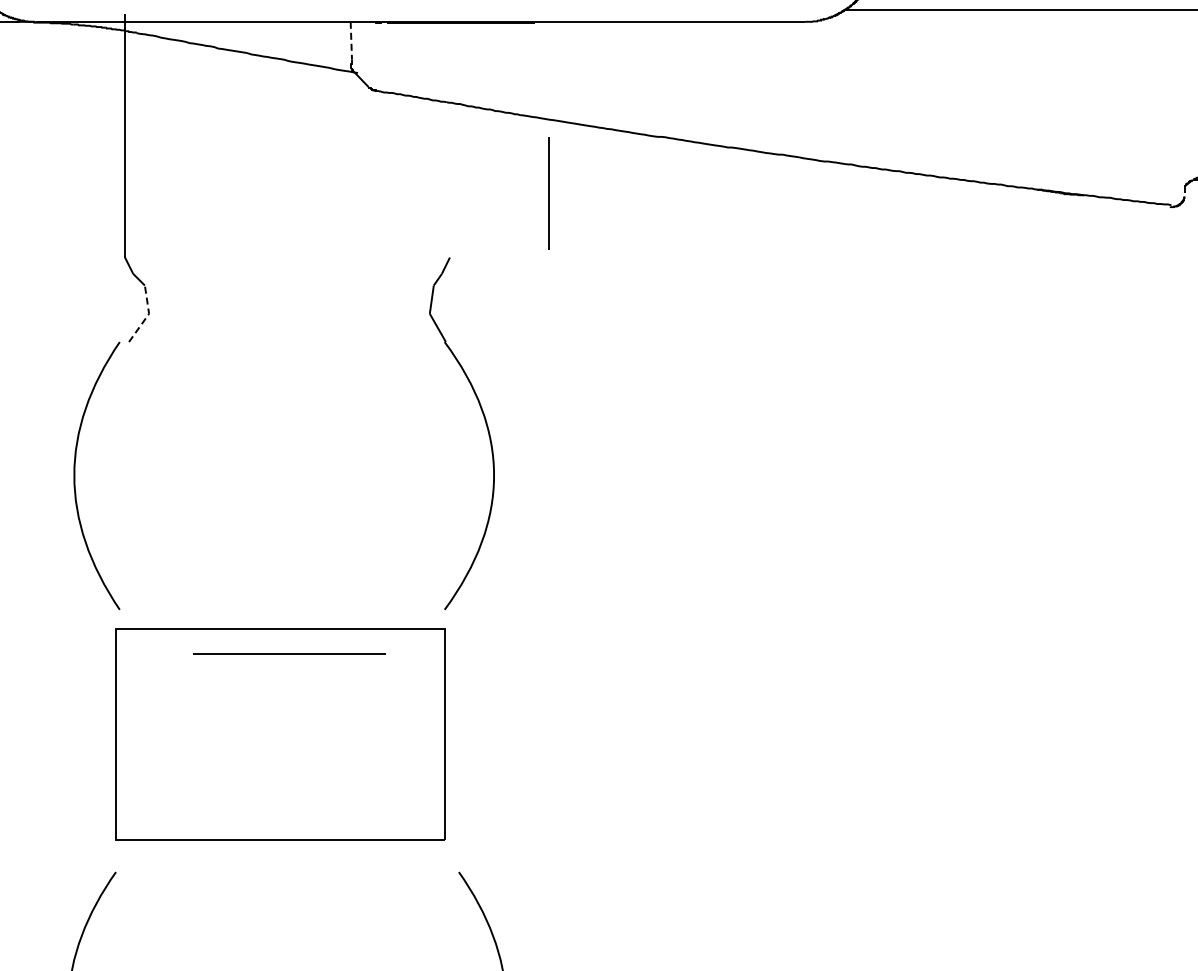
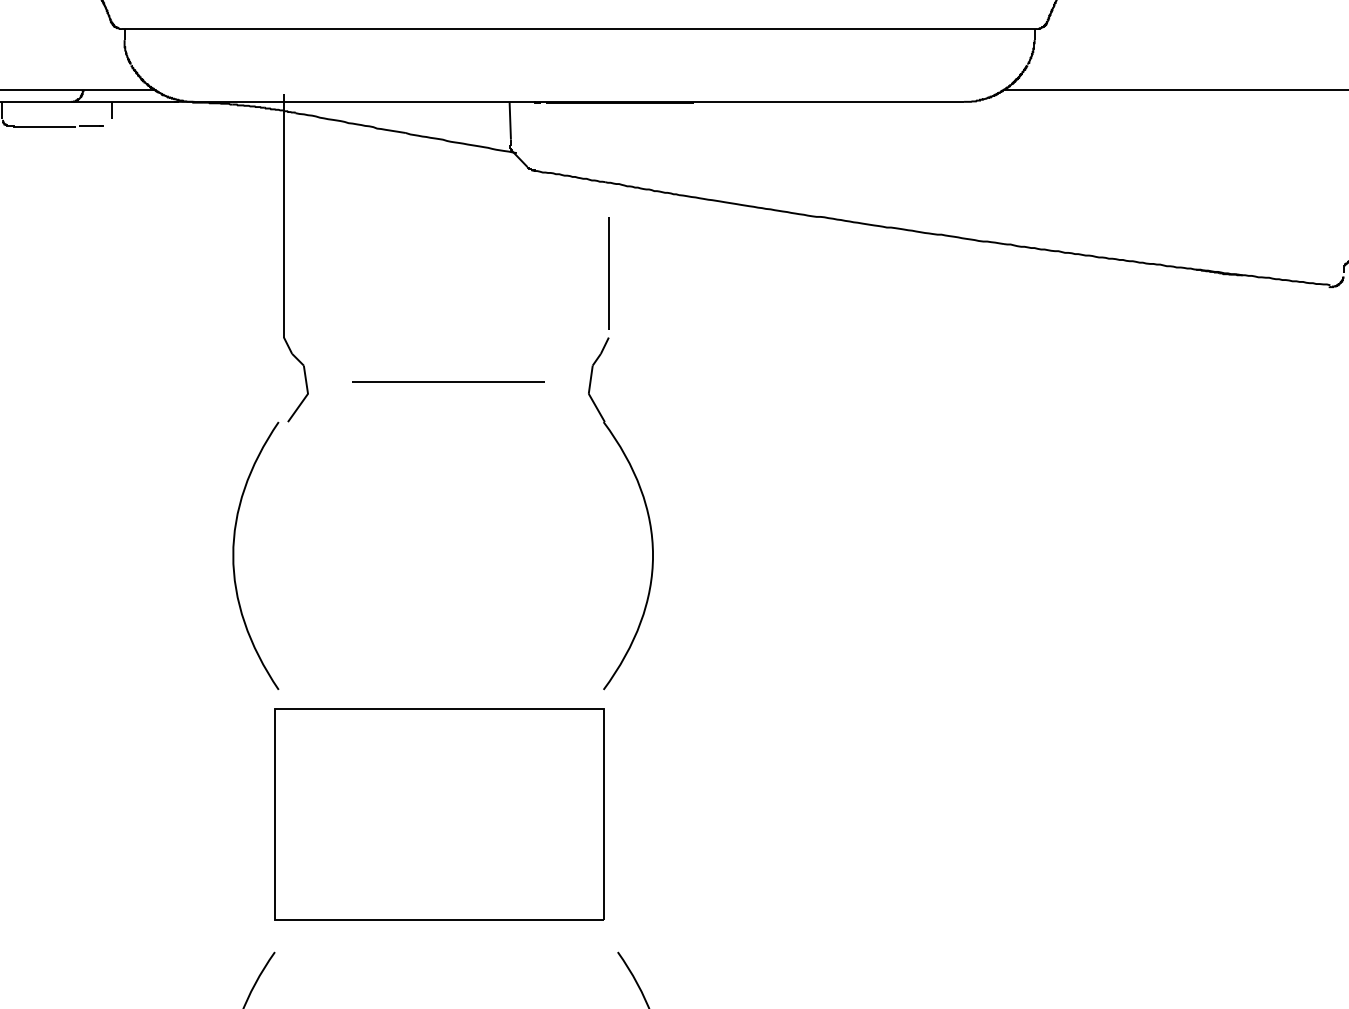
line: (351, 40) -> (510, 120), dashed -> solid
line: (548, 193) -> (608, 273), moved
line: (147, 315) -> (306, 395), dashed -> solid
line: (289, 653) -> (448, 381), moved

